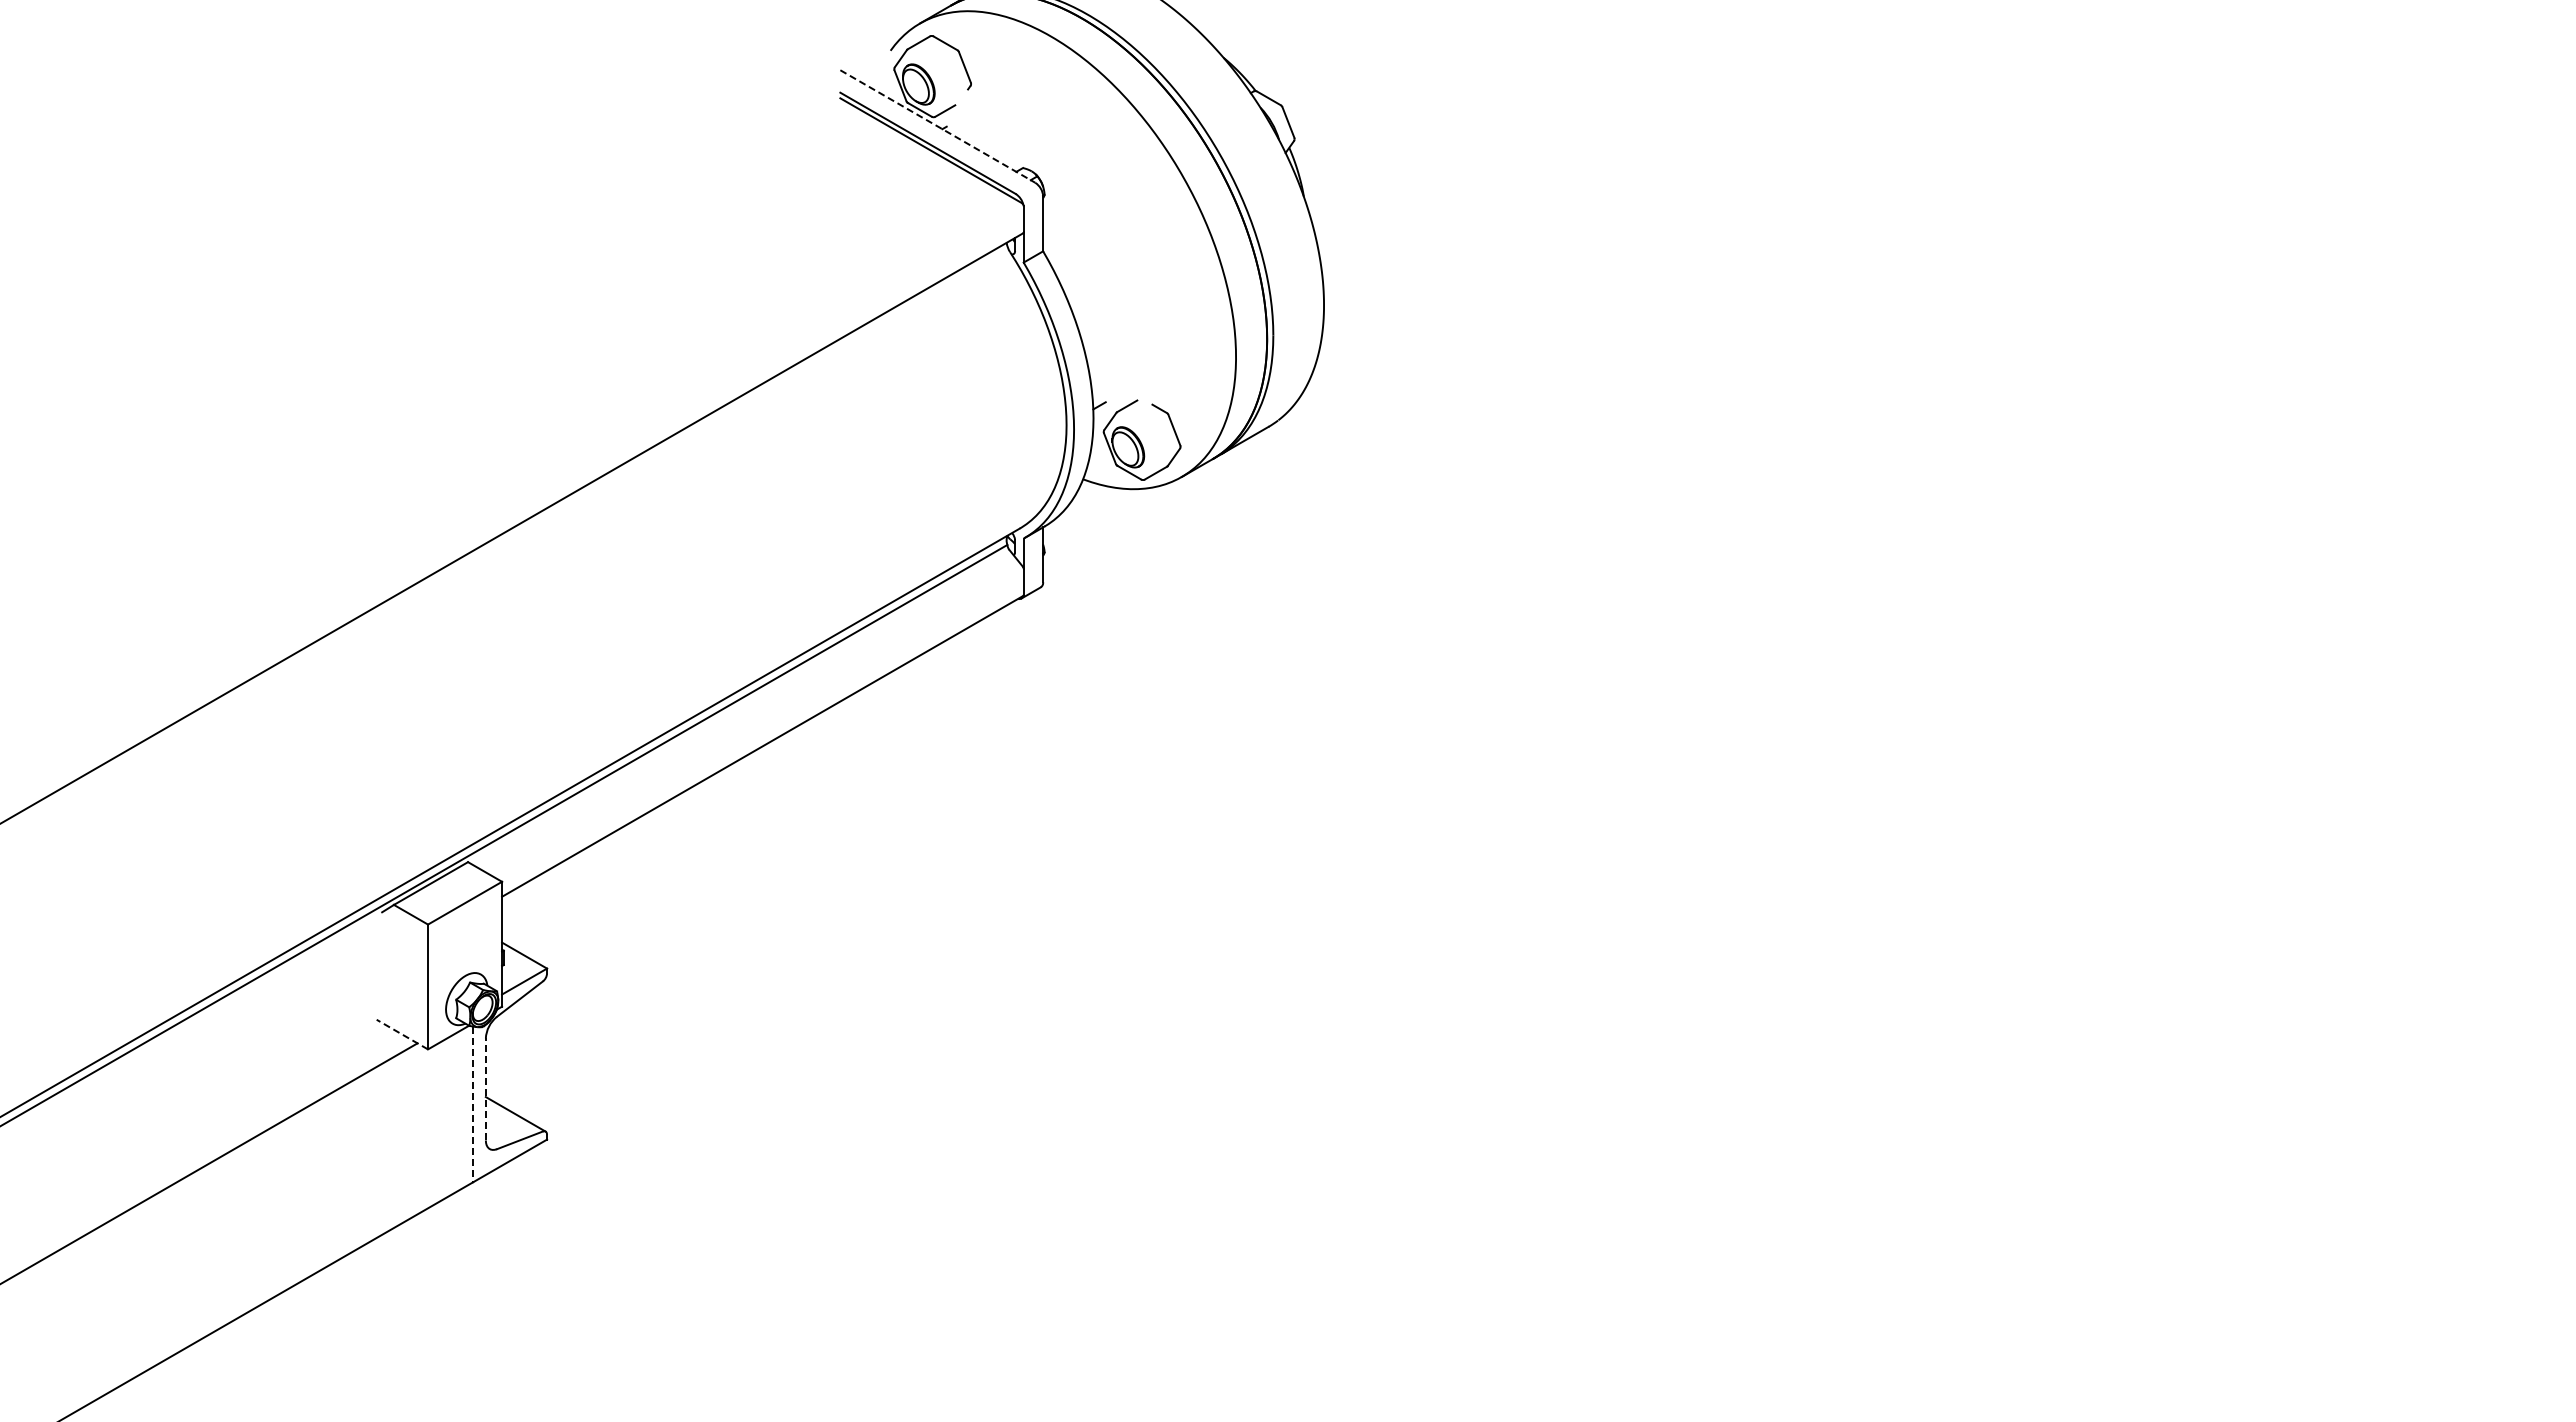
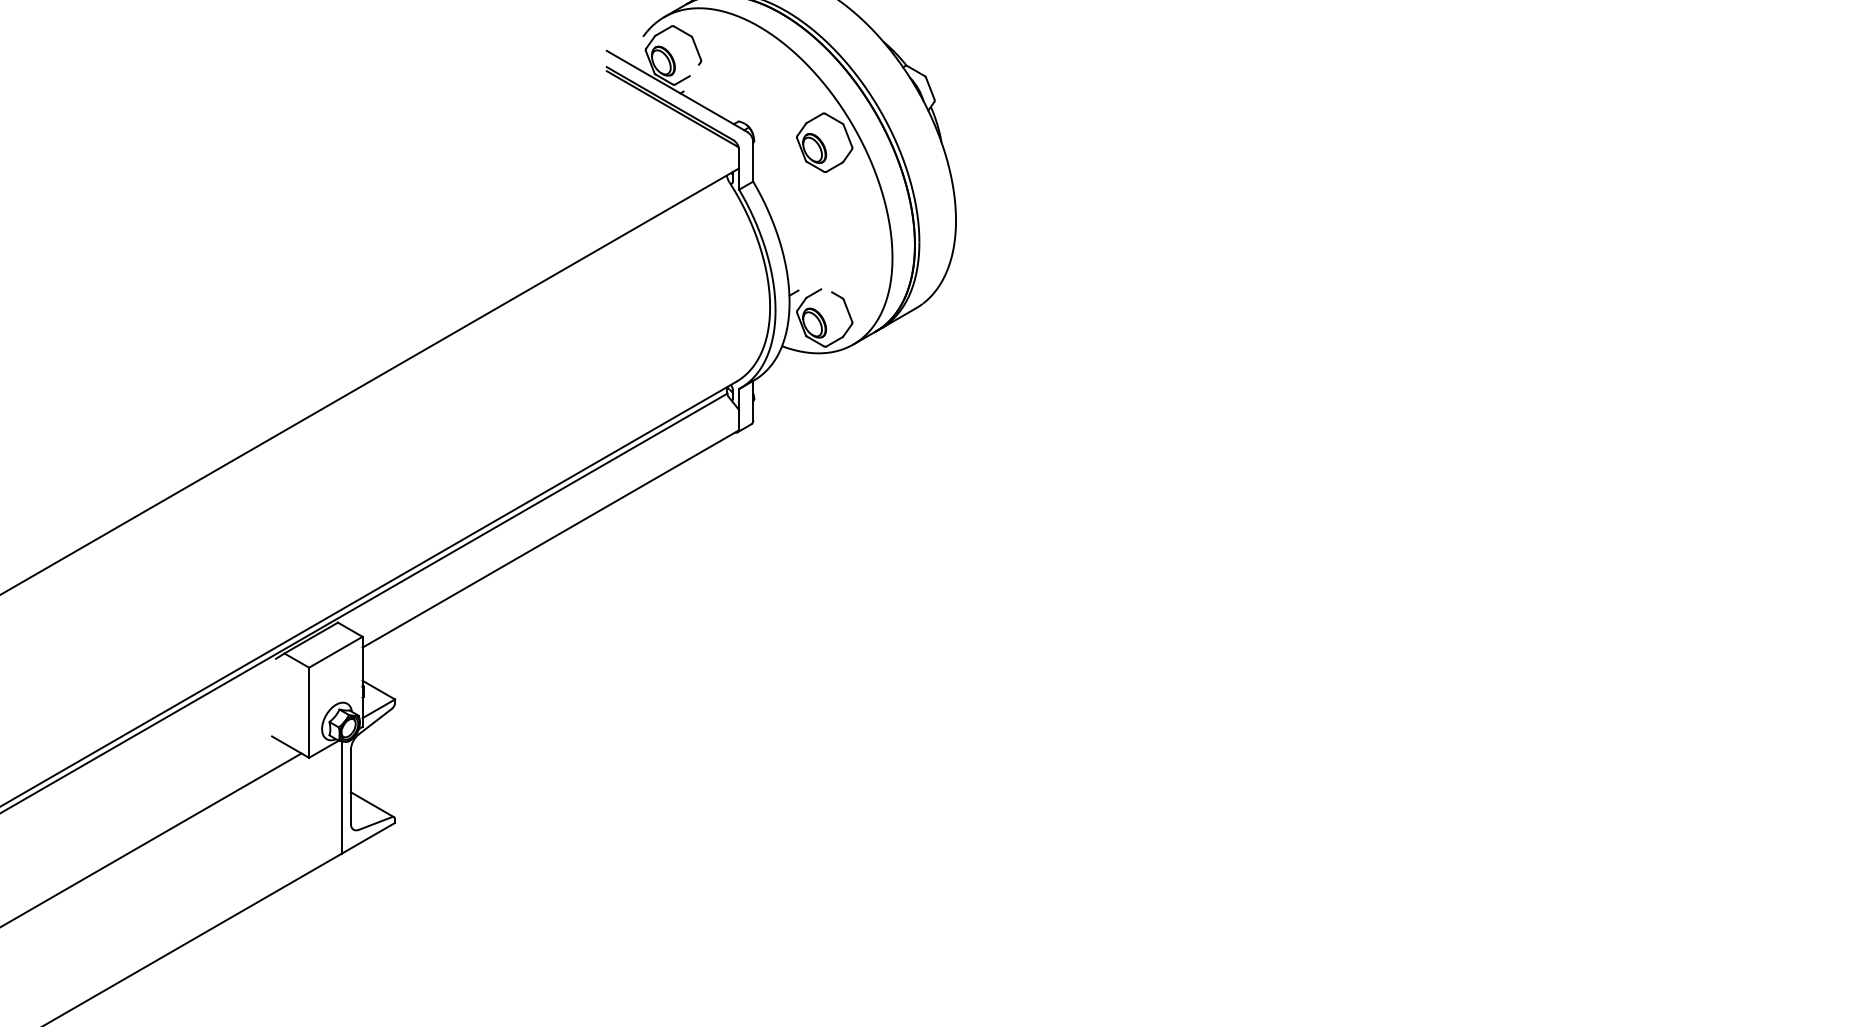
line: (937, 126) -> (676, 91), dashed -> solid
part: (1141, 197) -> (824, 142), added
line: (402, 1034) -> (290, 747), dashed -> solid
line: (485, 1088) -> (350, 786), dashed -> solid
line: (473, 1104) -> (341, 797), dashed -> solid

